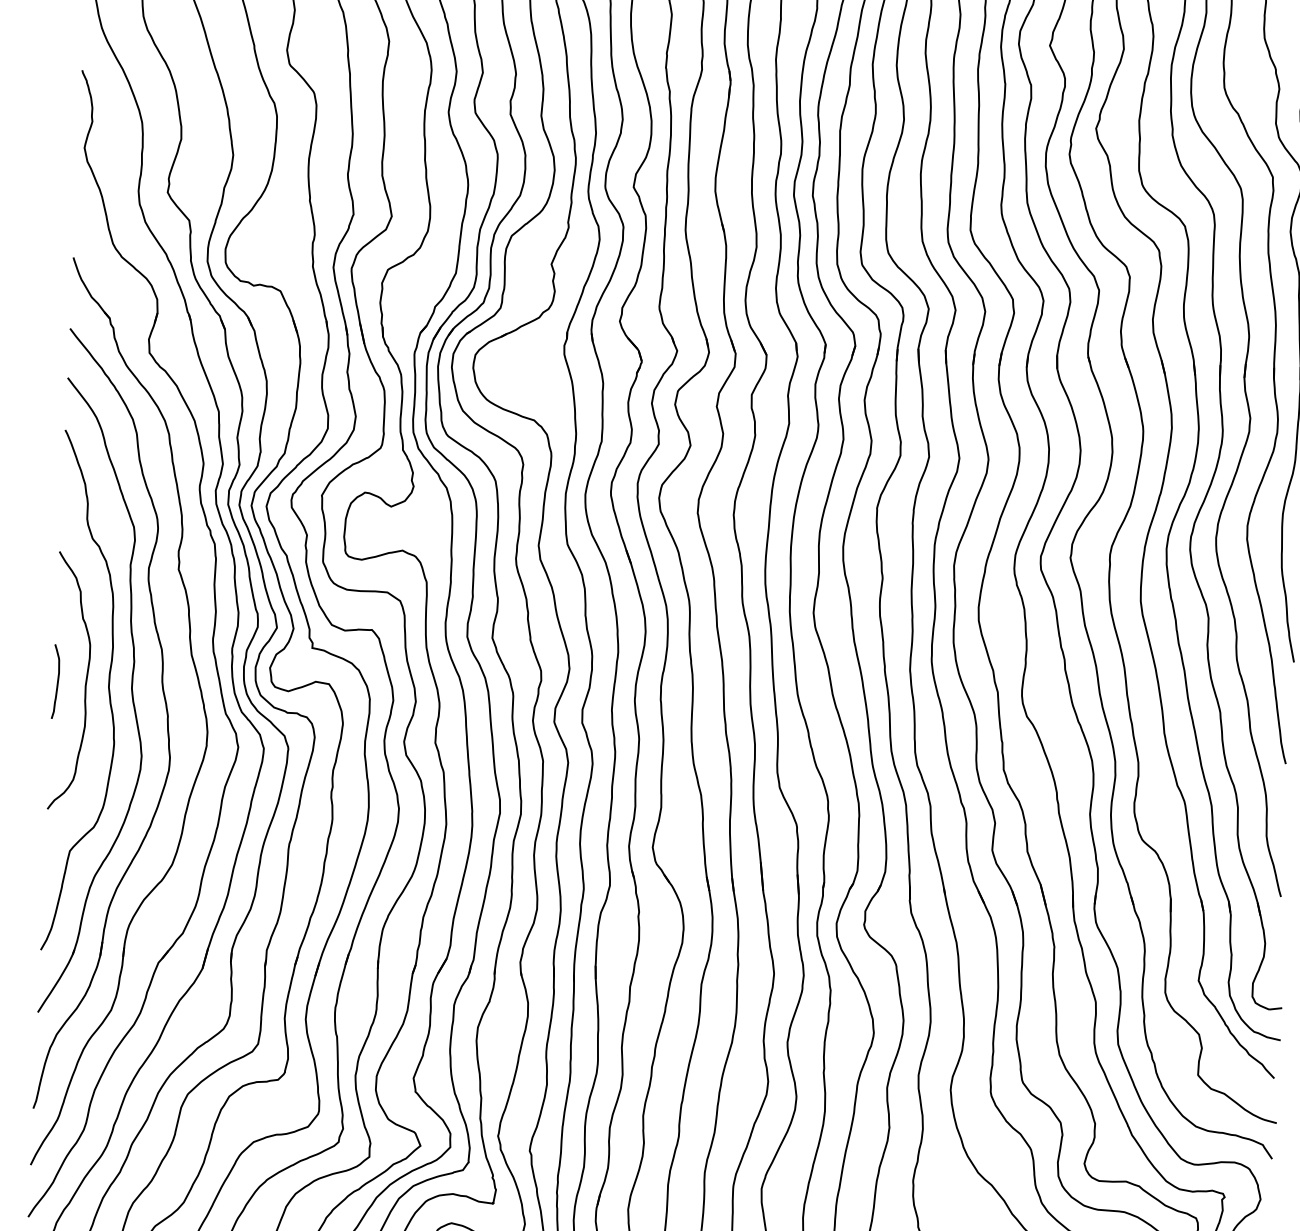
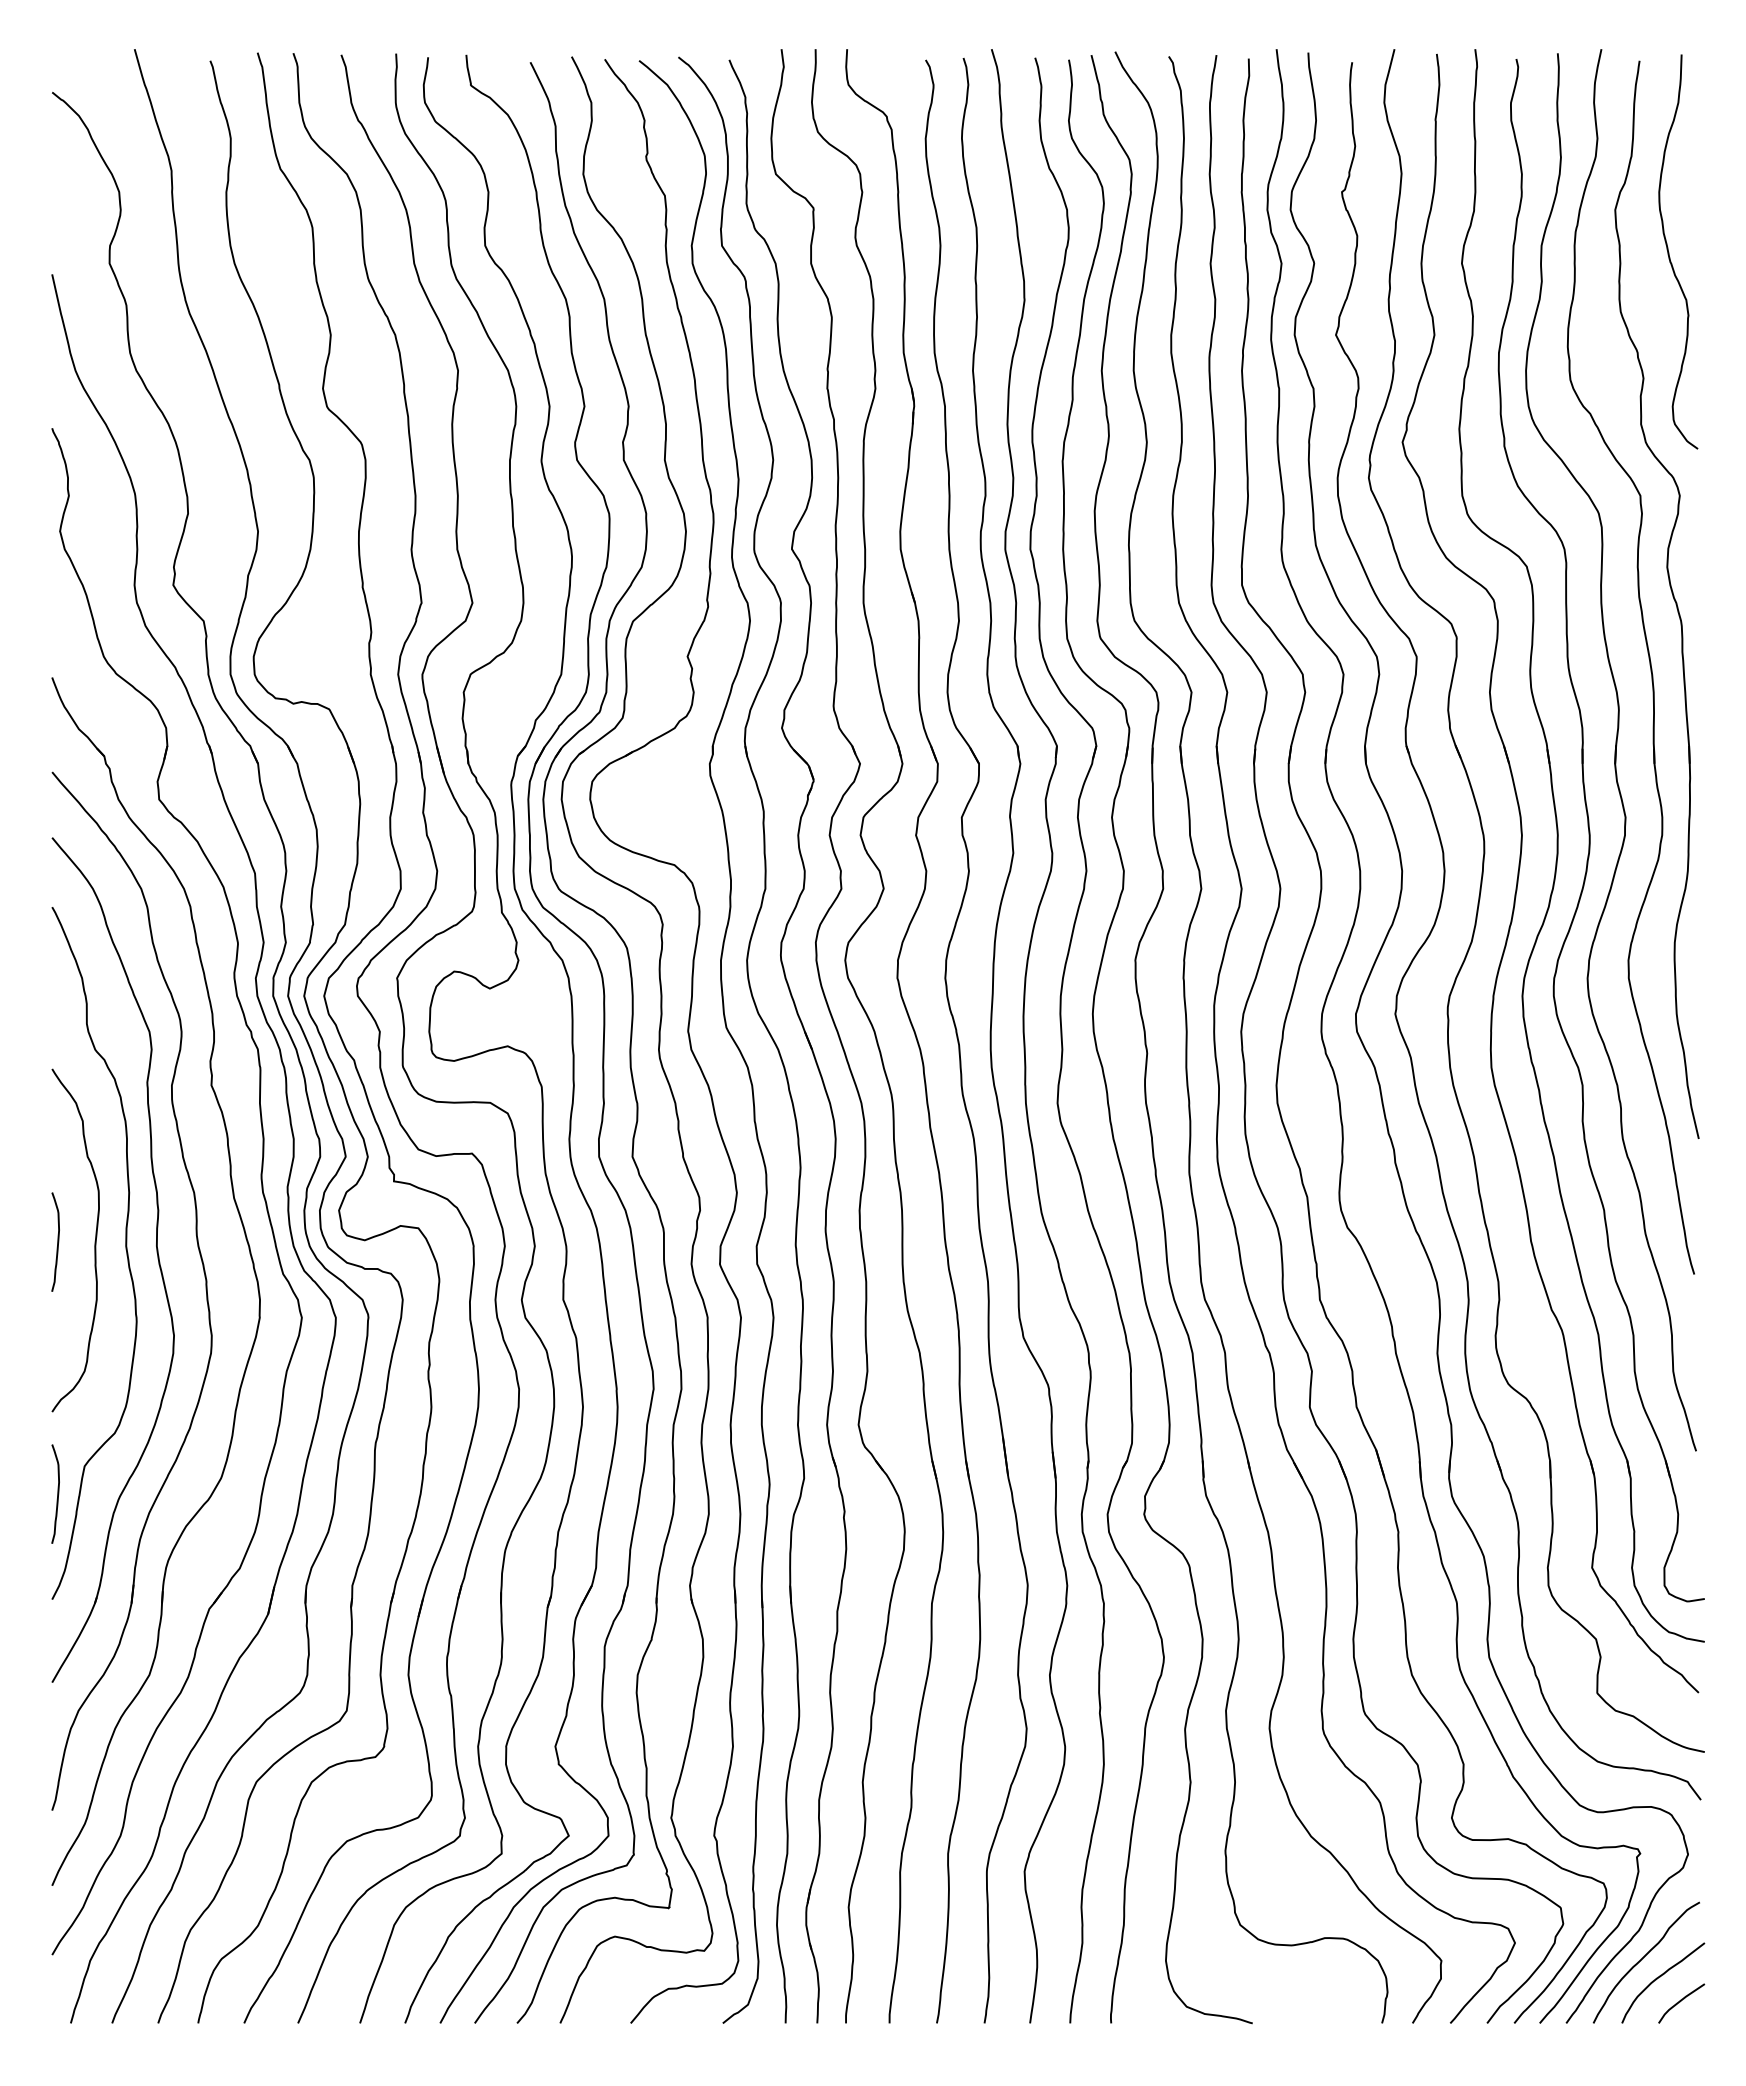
curve: (48, 870) -> (57, 1493), added

